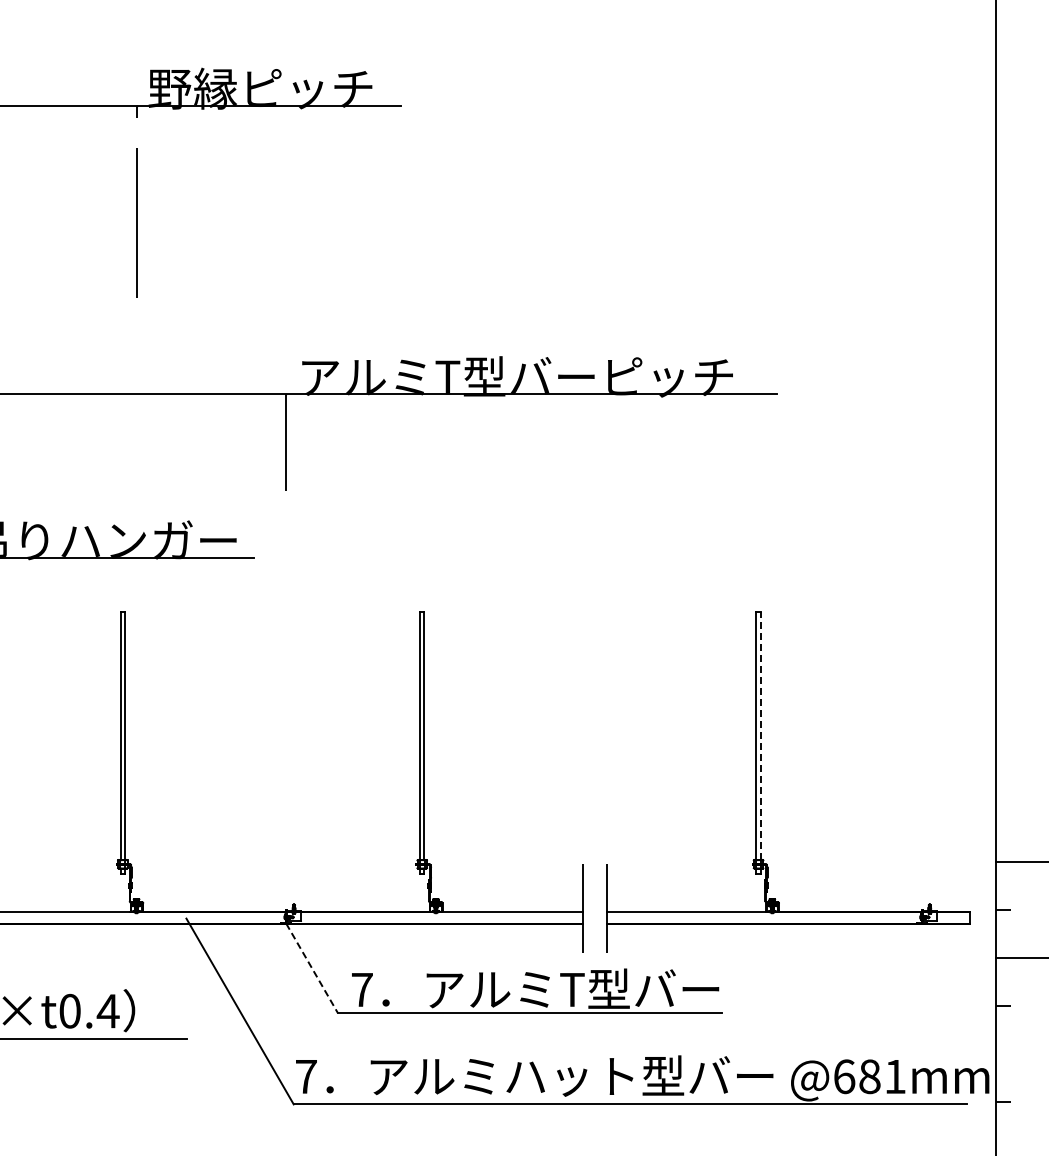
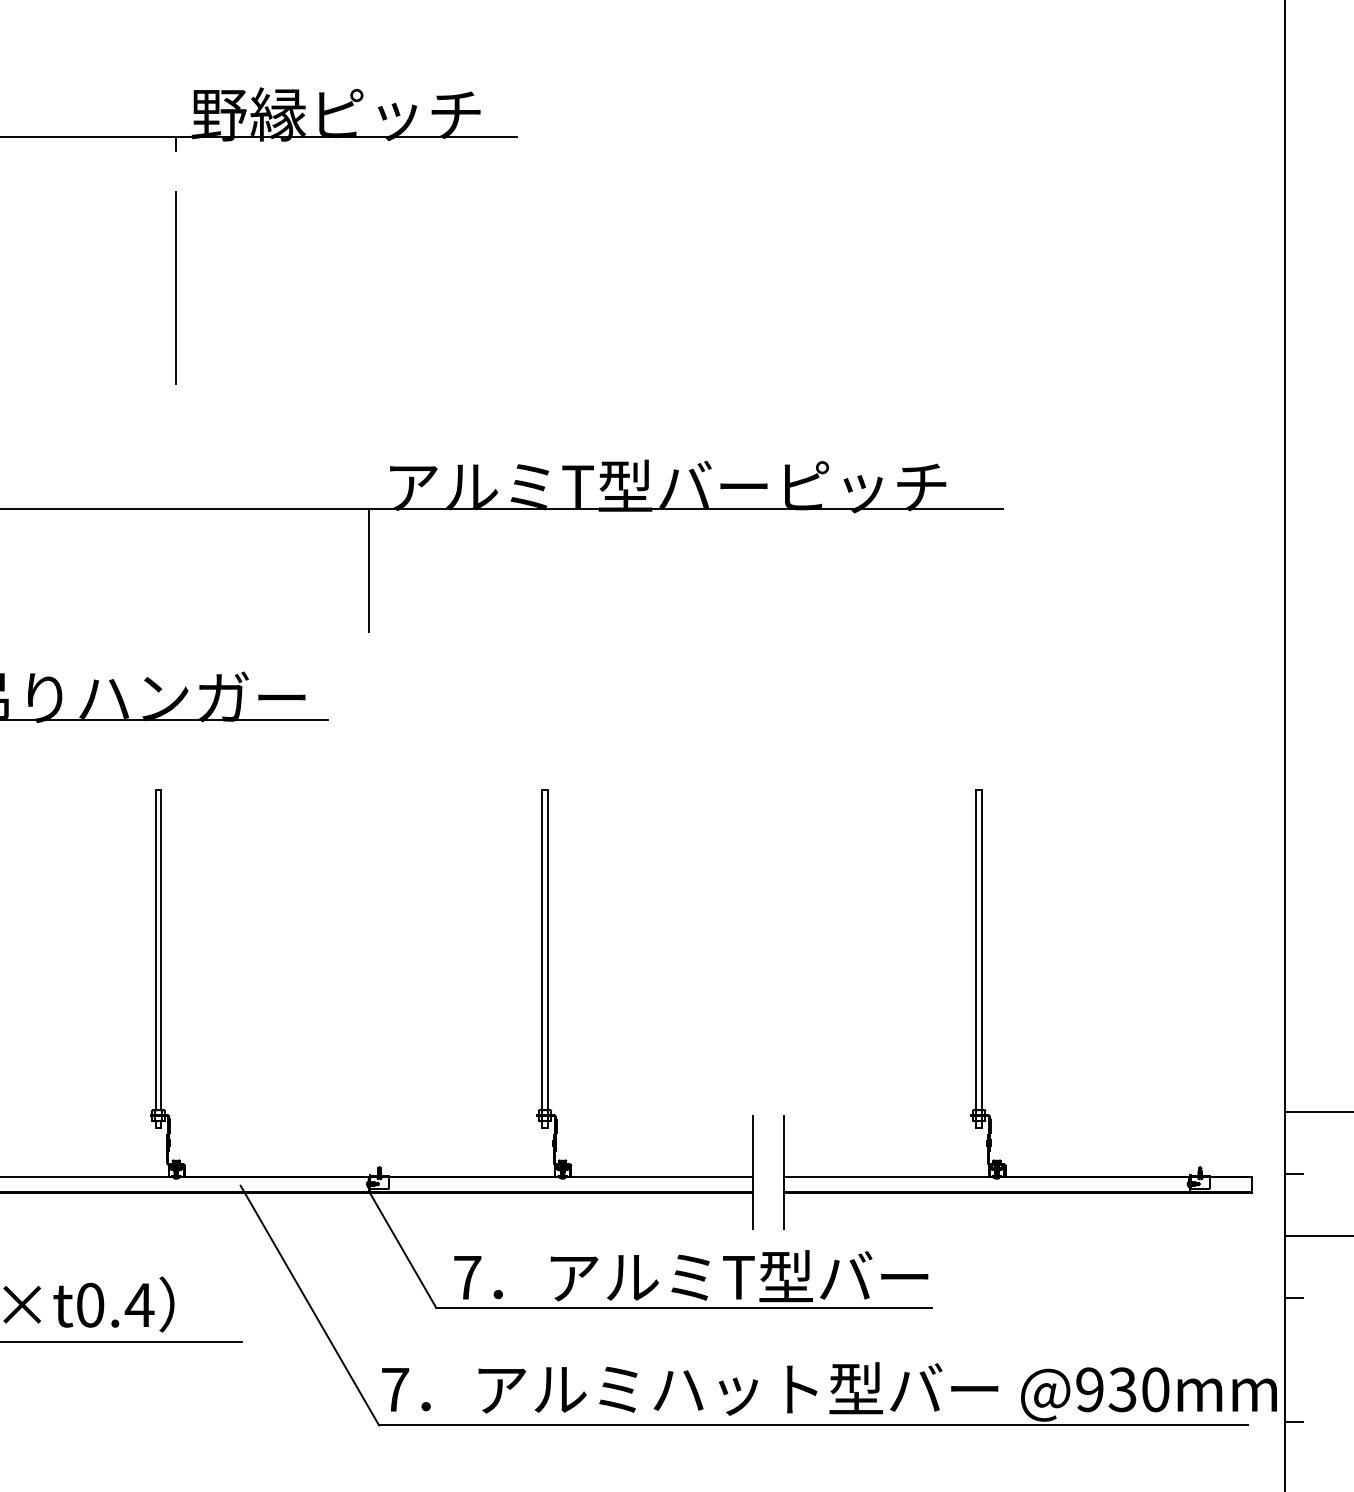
line: (760, 736) -> (981, 950), dashed -> solid
line: (312, 968) -> (403, 1250), dashed -> solid
text: (869, 1076) -> (1122, 1389), @681mm -> @930mm

